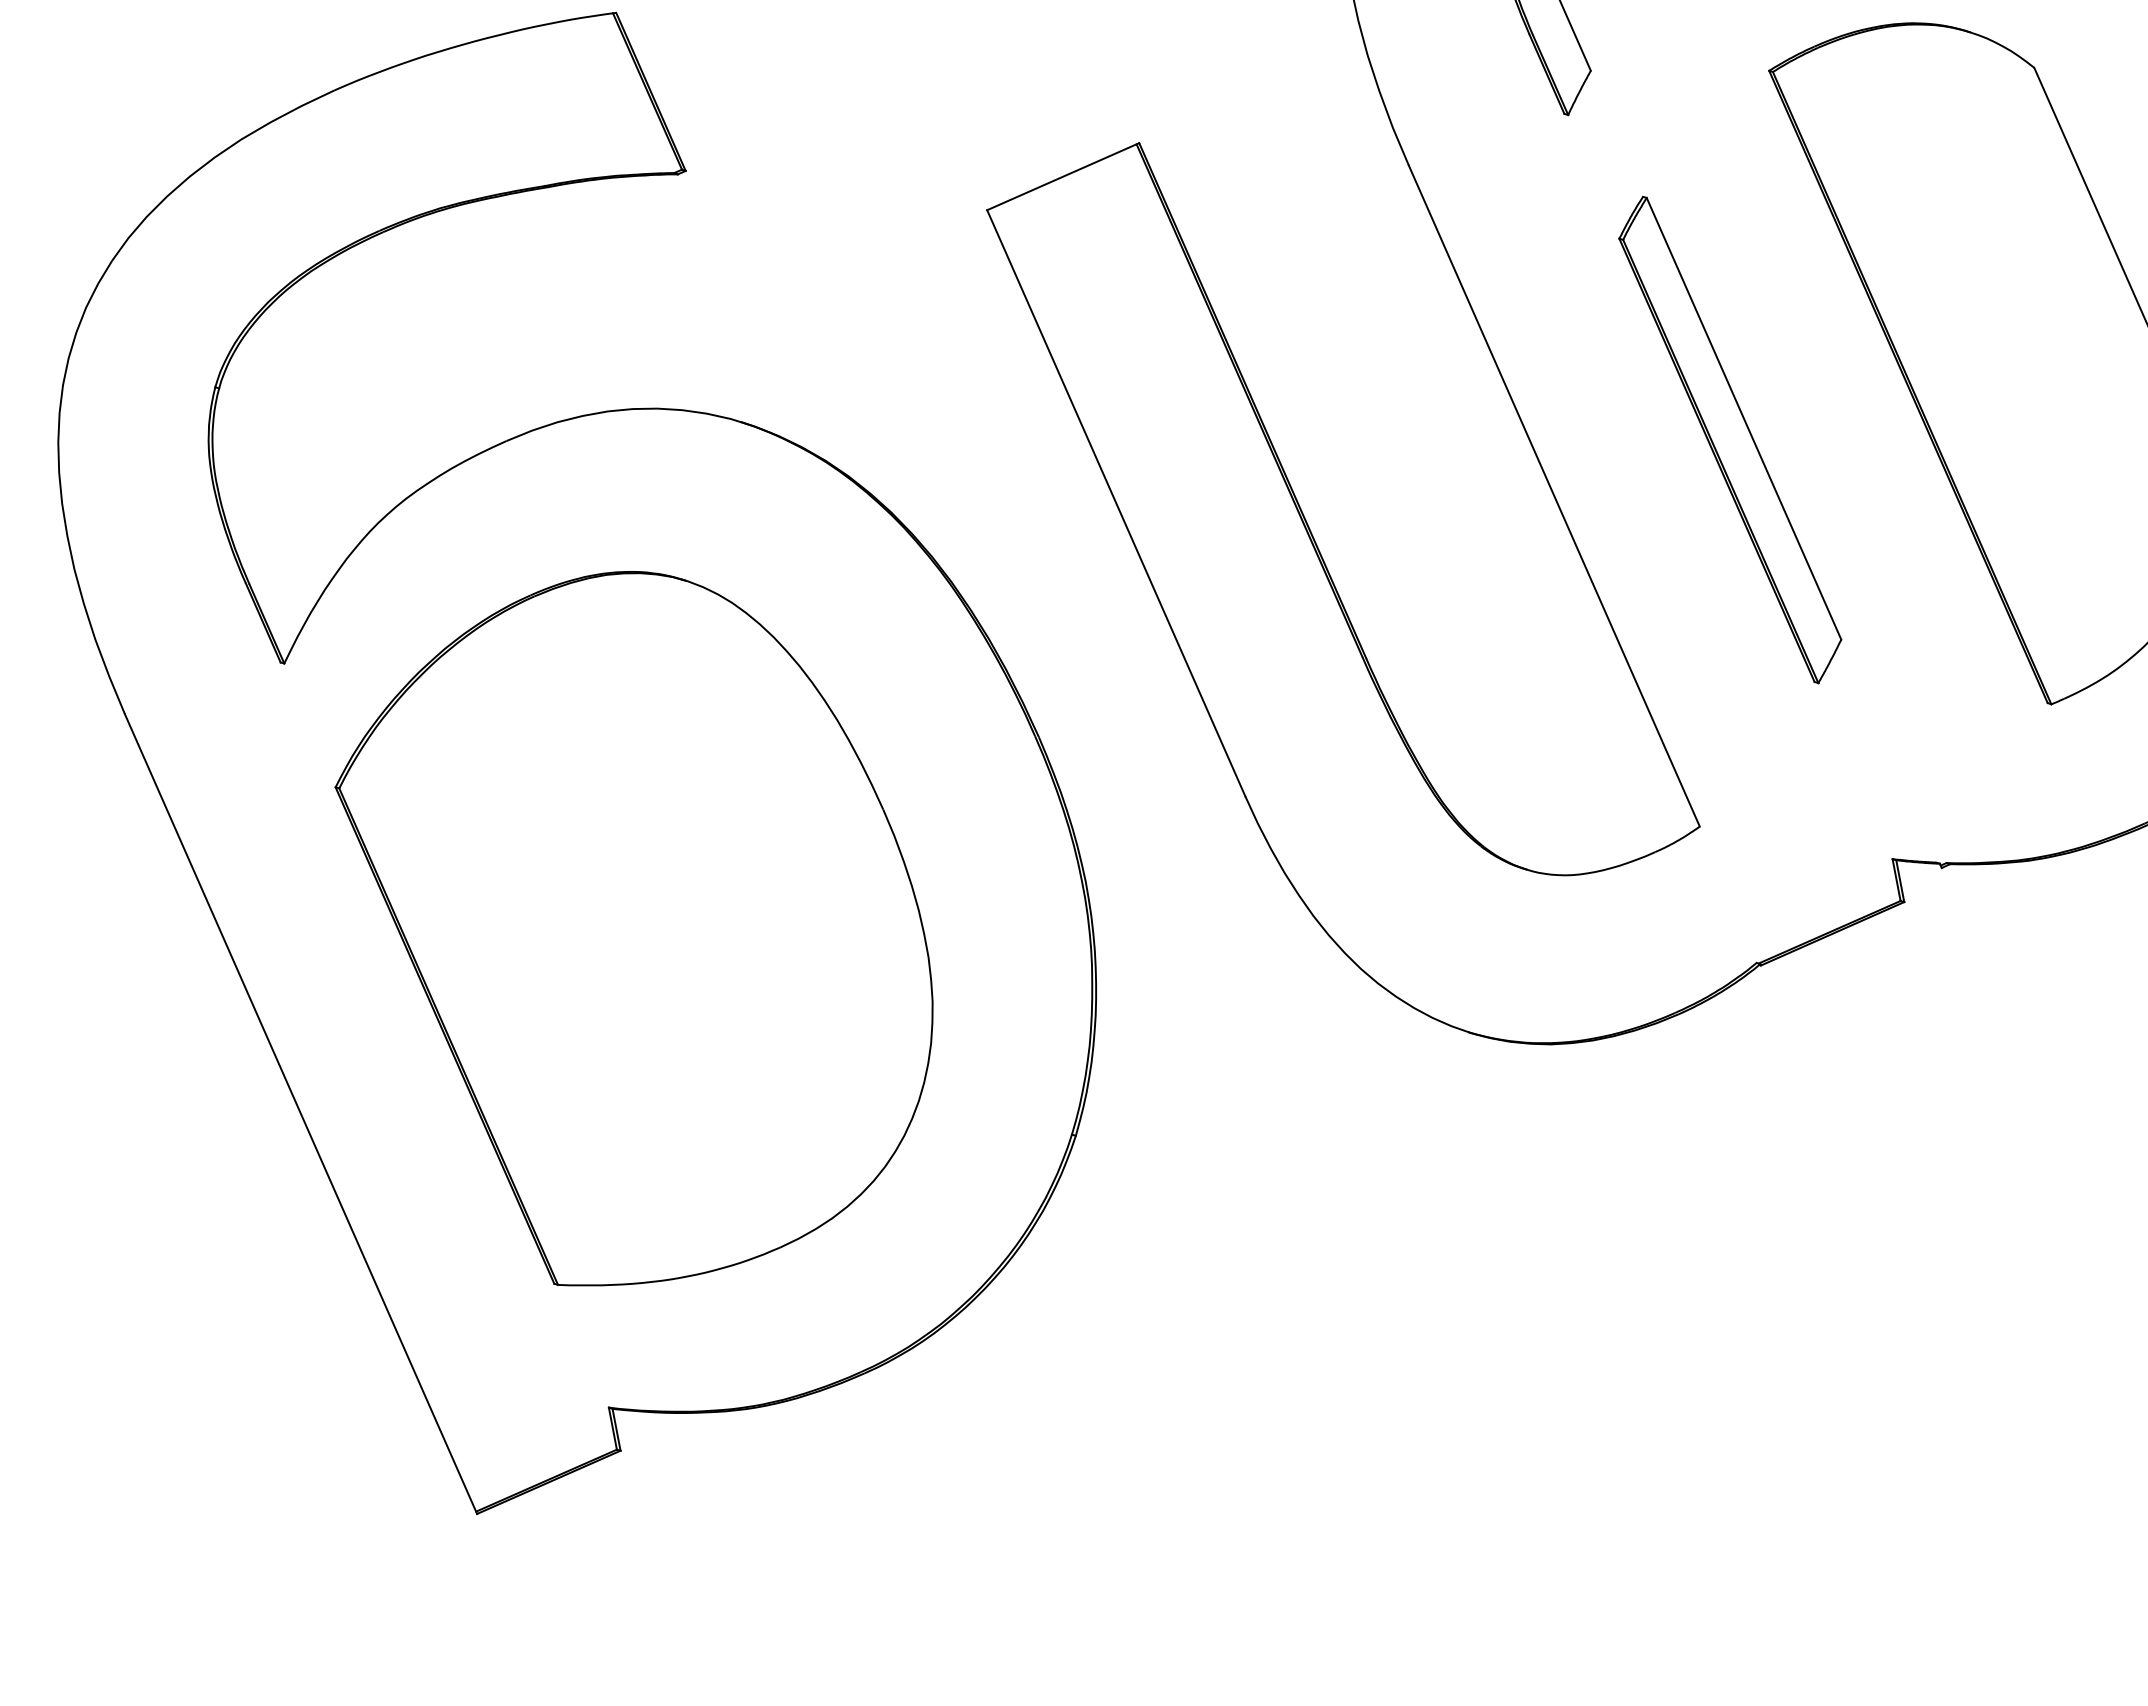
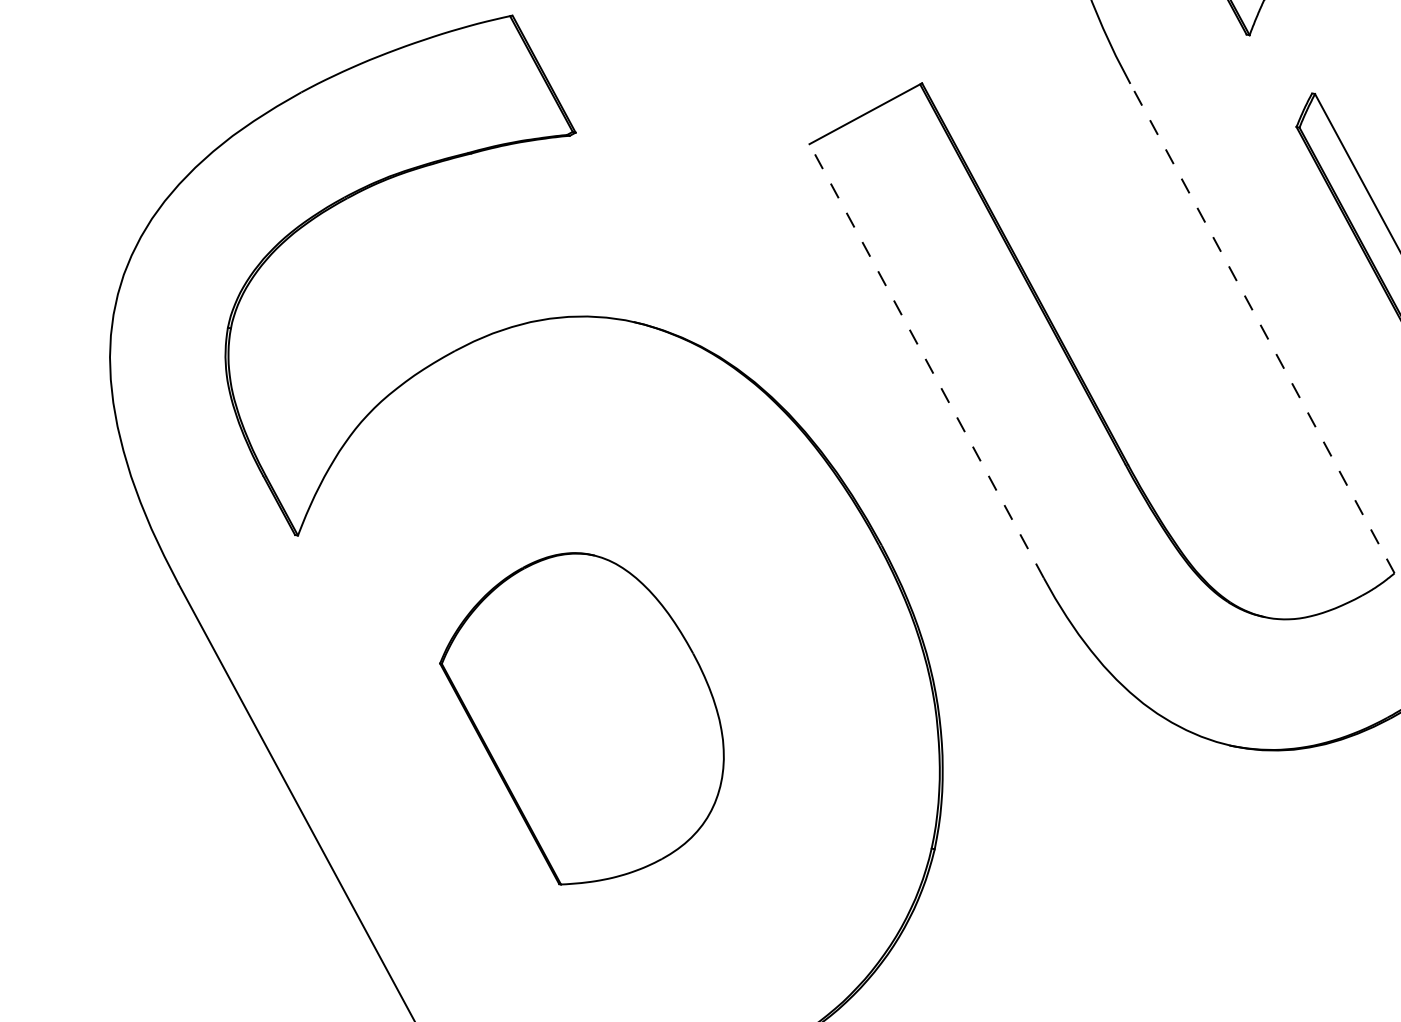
line: (1554, 495) -> (1262, 328), solid -> dashed
line: (1116, 502) -> (926, 360), solid -> dashed
part: (633, 928) -> (582, 717), size x0.6

